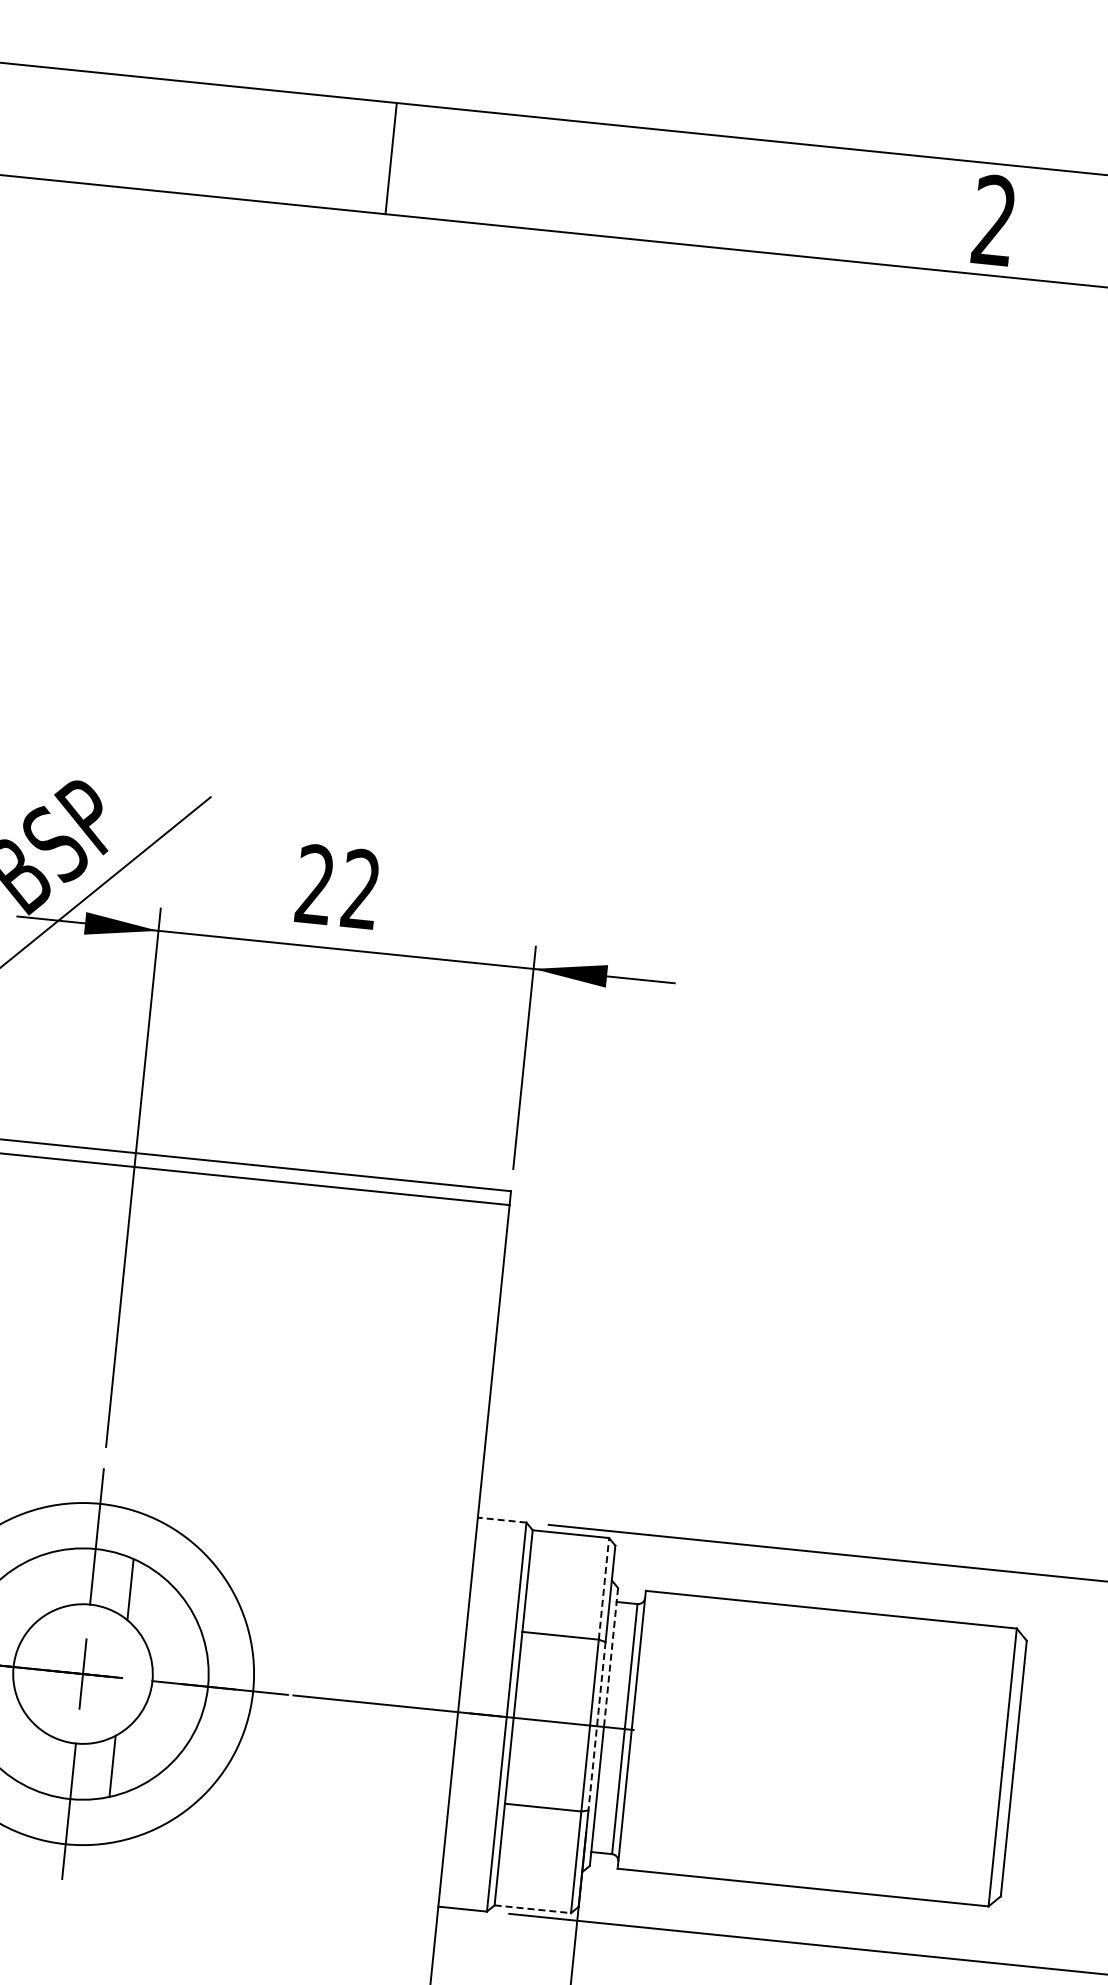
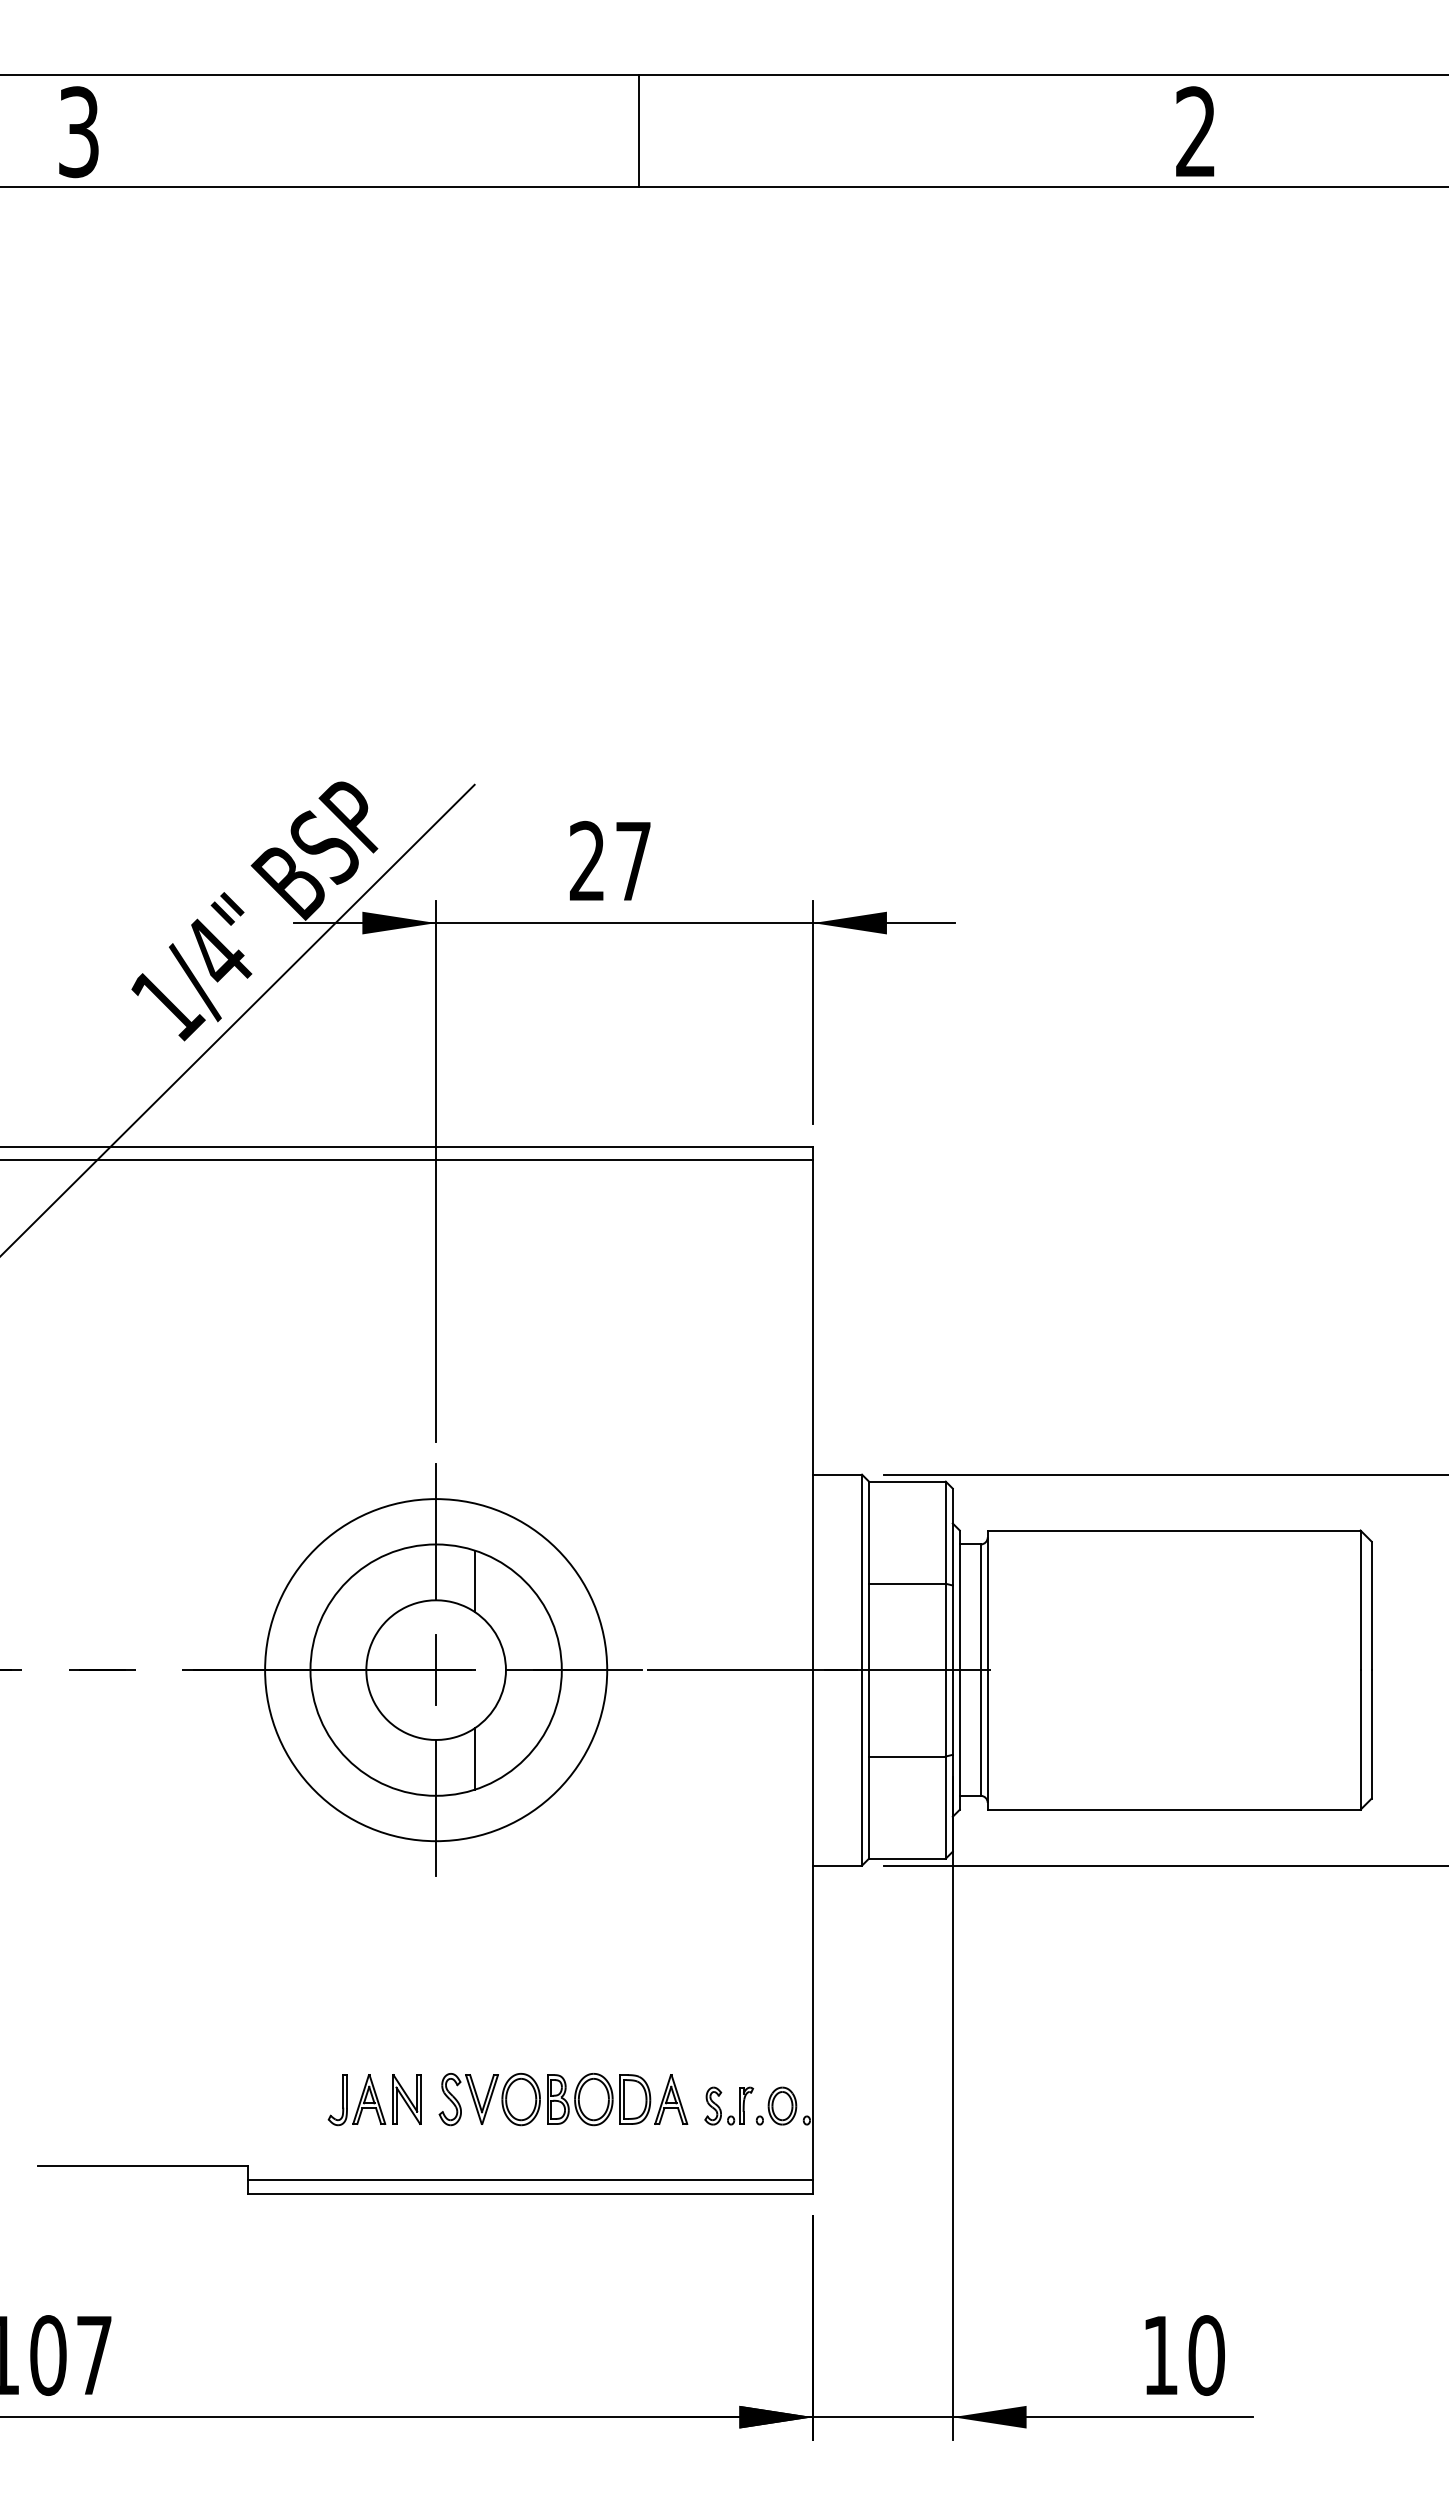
line: (391, 158) -> (638, 131), moved
text: (361, 888) -> (633, 860), 22 -> 27
line: (502, 1519) -> (837, 1474), dashed -> solid
line: (603, 1588) -> (945, 1532), dashed -> solid
line: (610, 1657) -> (959, 1600), dashed -> solid
line: (596, 1726) -> (952, 1670), dashed -> solid
line: (532, 1909) -> (907, 1858), dashed -> solid

